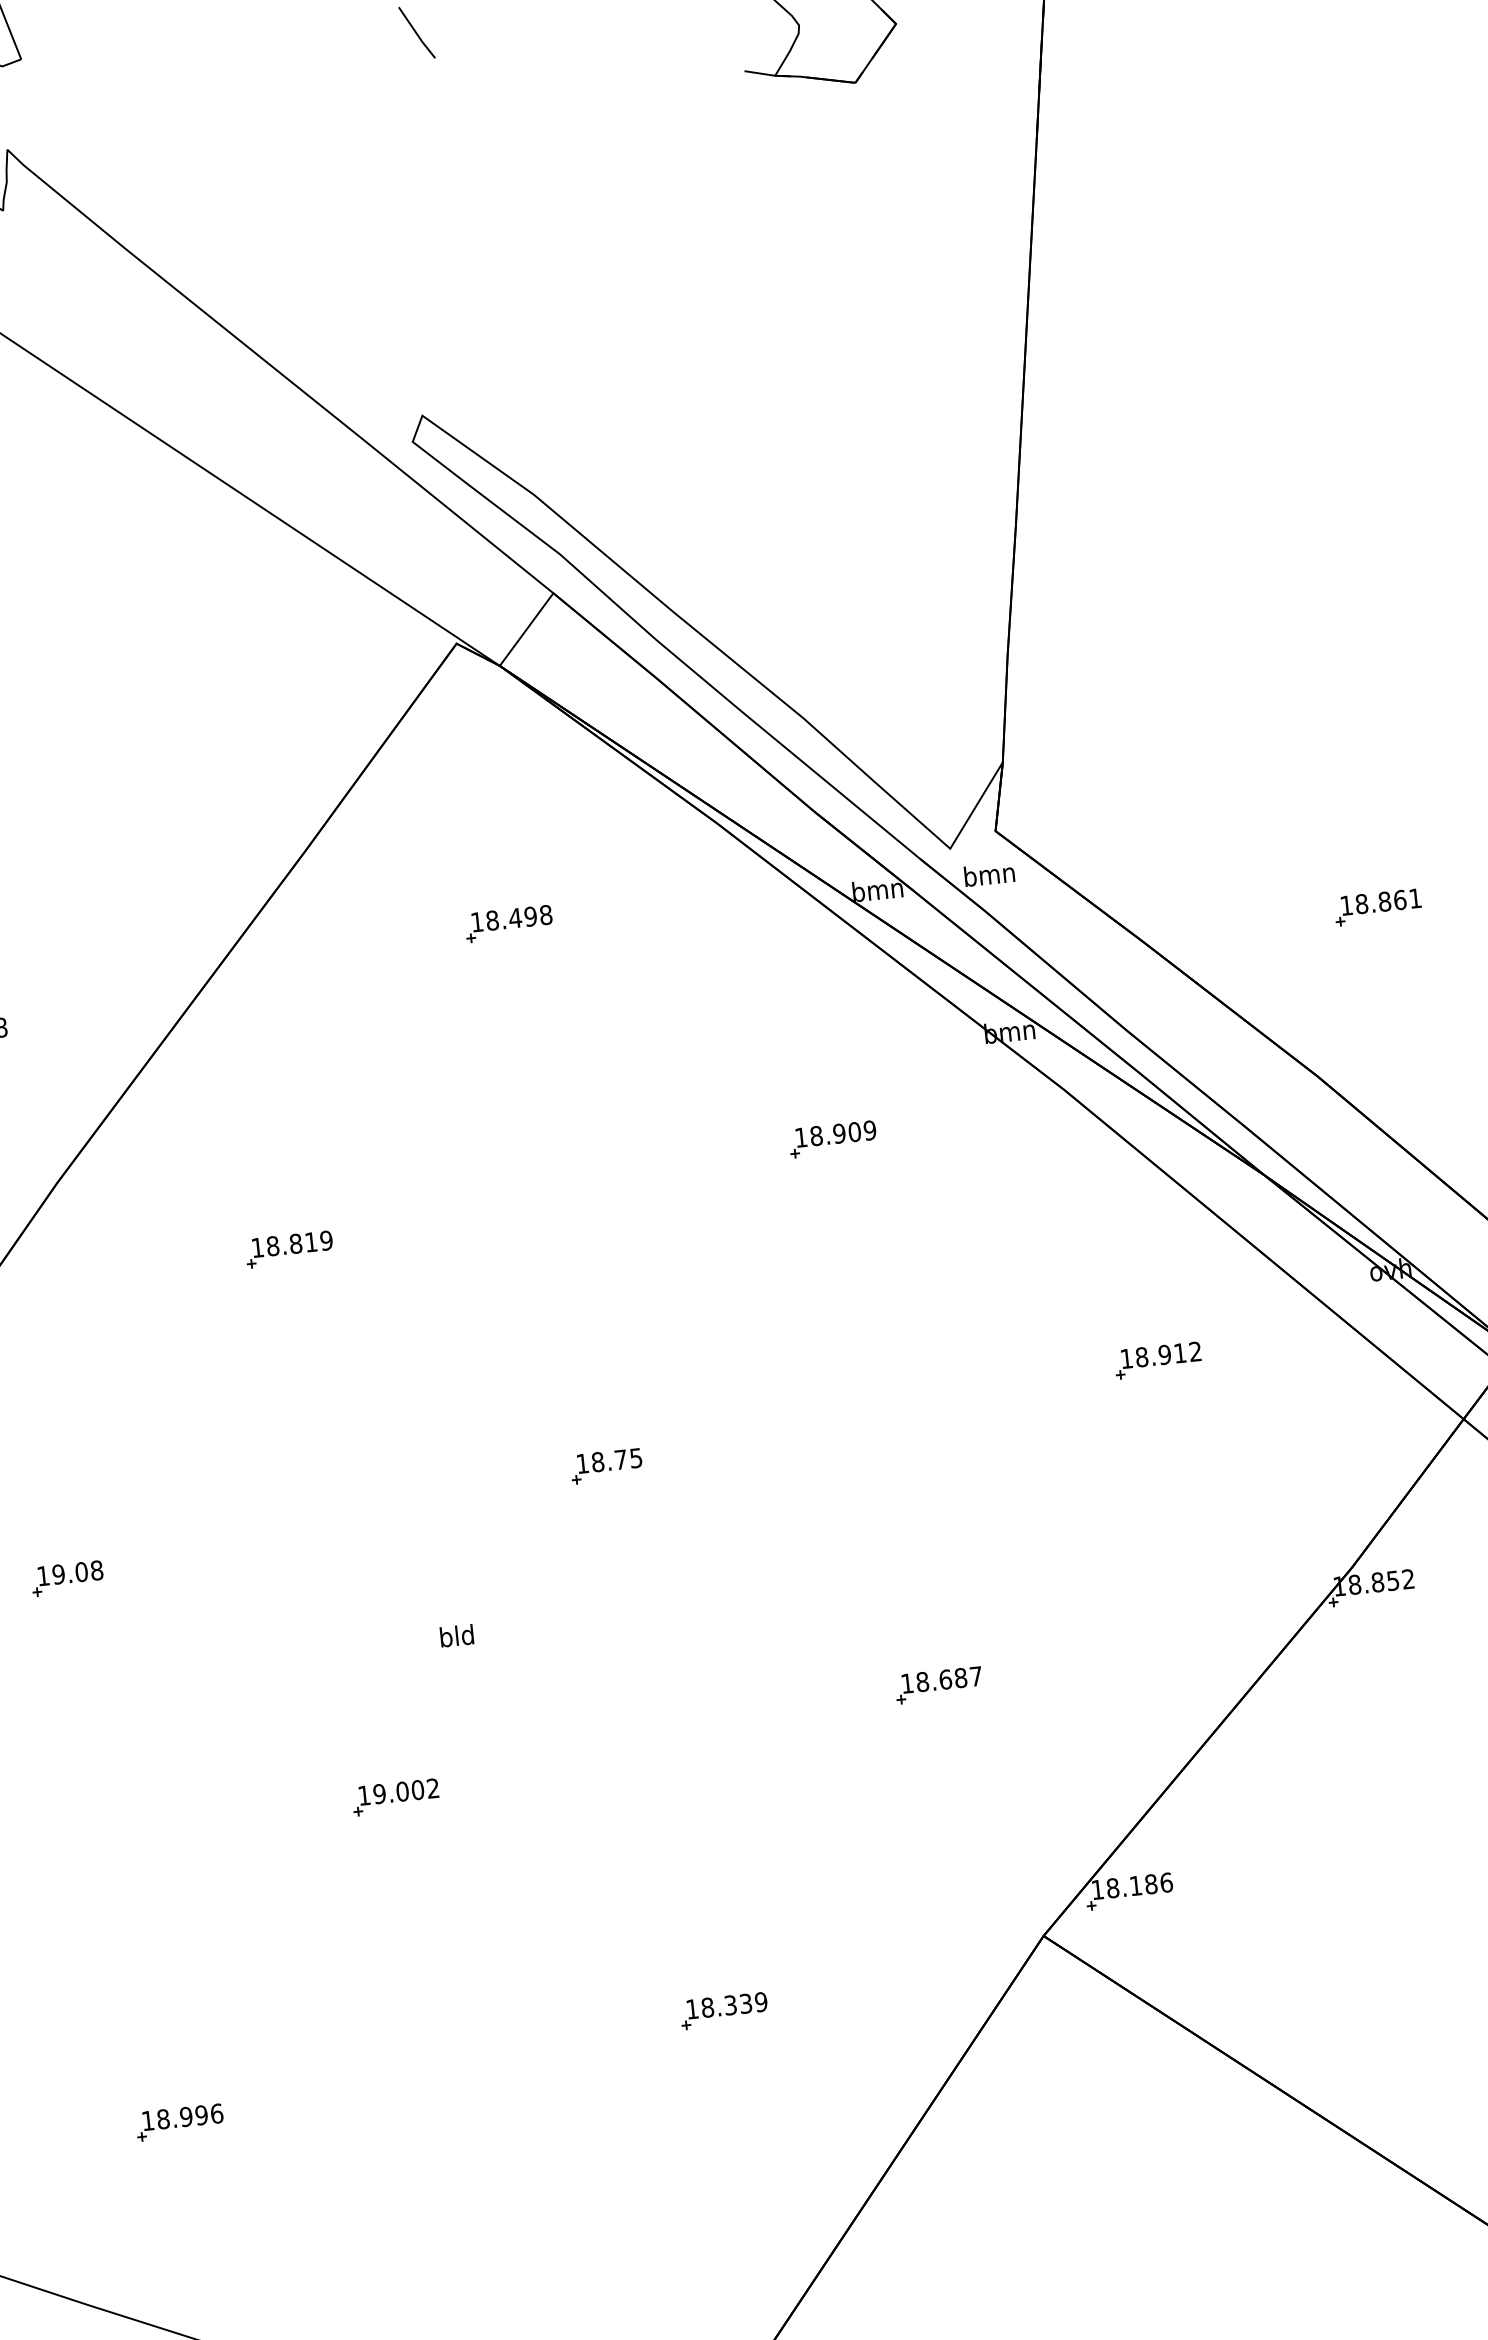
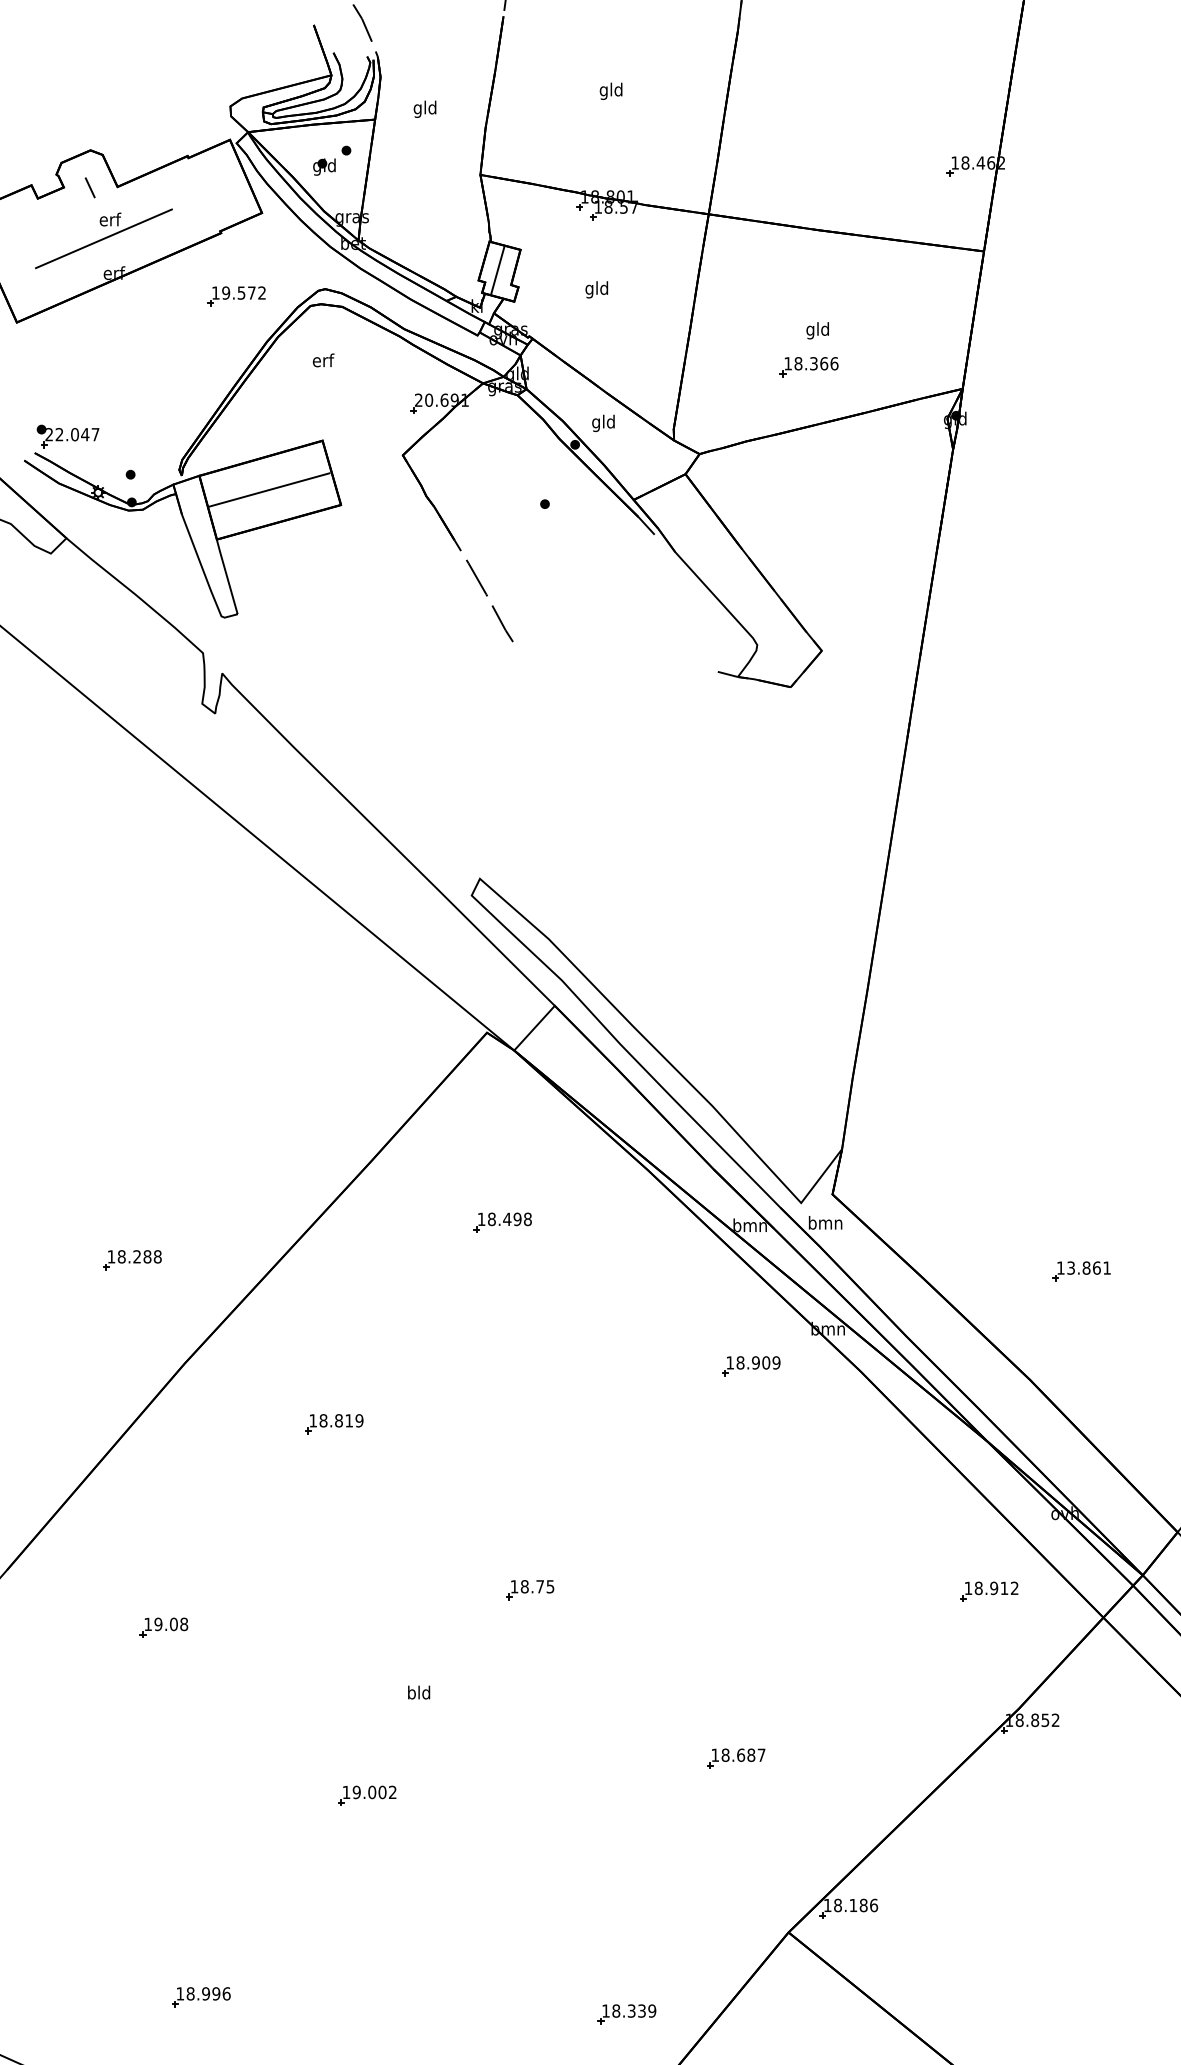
text: (1362, 903) -> (1071, 1267), 18.861 -> 13.861
part: (833, 1139) -> (751, 1366), moved
part: (1158, 1360) -> (989, 1591), moved
part: (723, 2011) -> (626, 2014), moved

